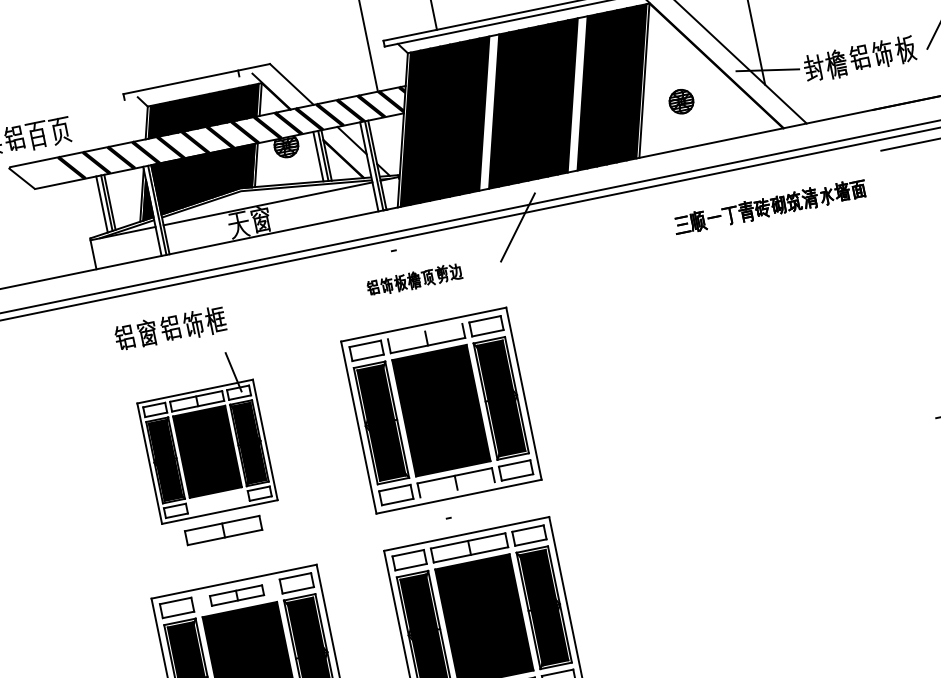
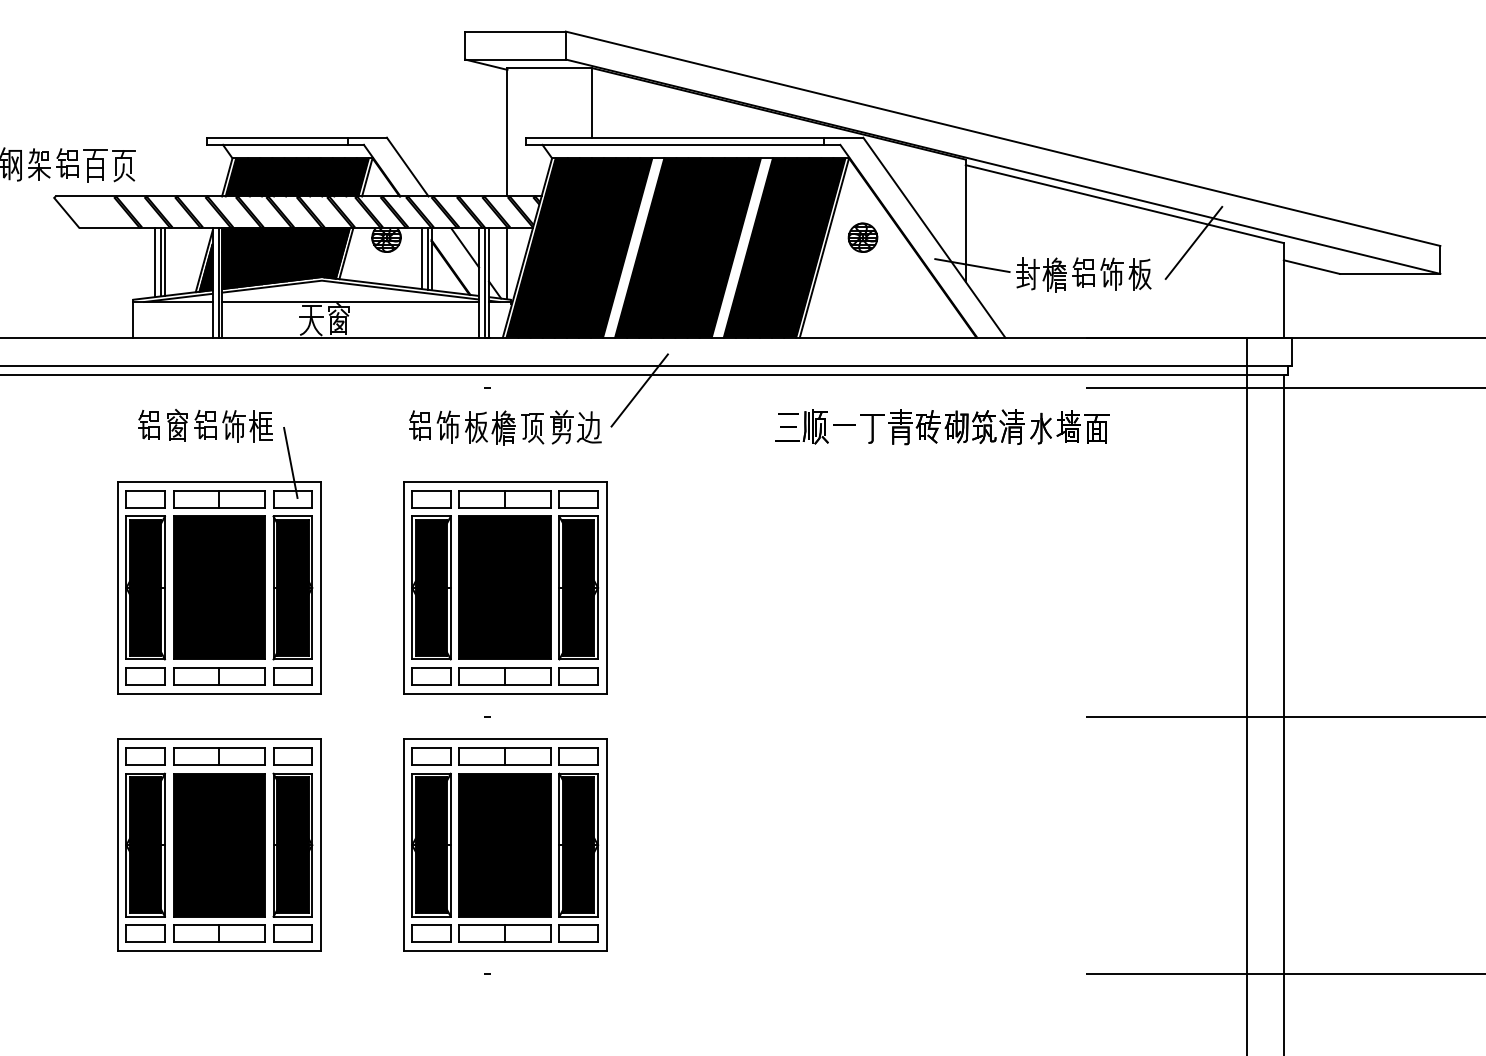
line: (187, 86) -> (284, 144), added
part: (681, 101) -> (862, 237), moved
line: (389, 146) -> (507, 263), added
part: (770, 207) -> (942, 427), size x1.43
part: (414, 280) -> (505, 427), size x1.67
line: (424, 331) -> (504, 490), added
part: (204, 436) -> (219, 560), size x1.43
line: (457, 490) -> (504, 685), added
part: (237, 595) -> (219, 756), size x1.43

